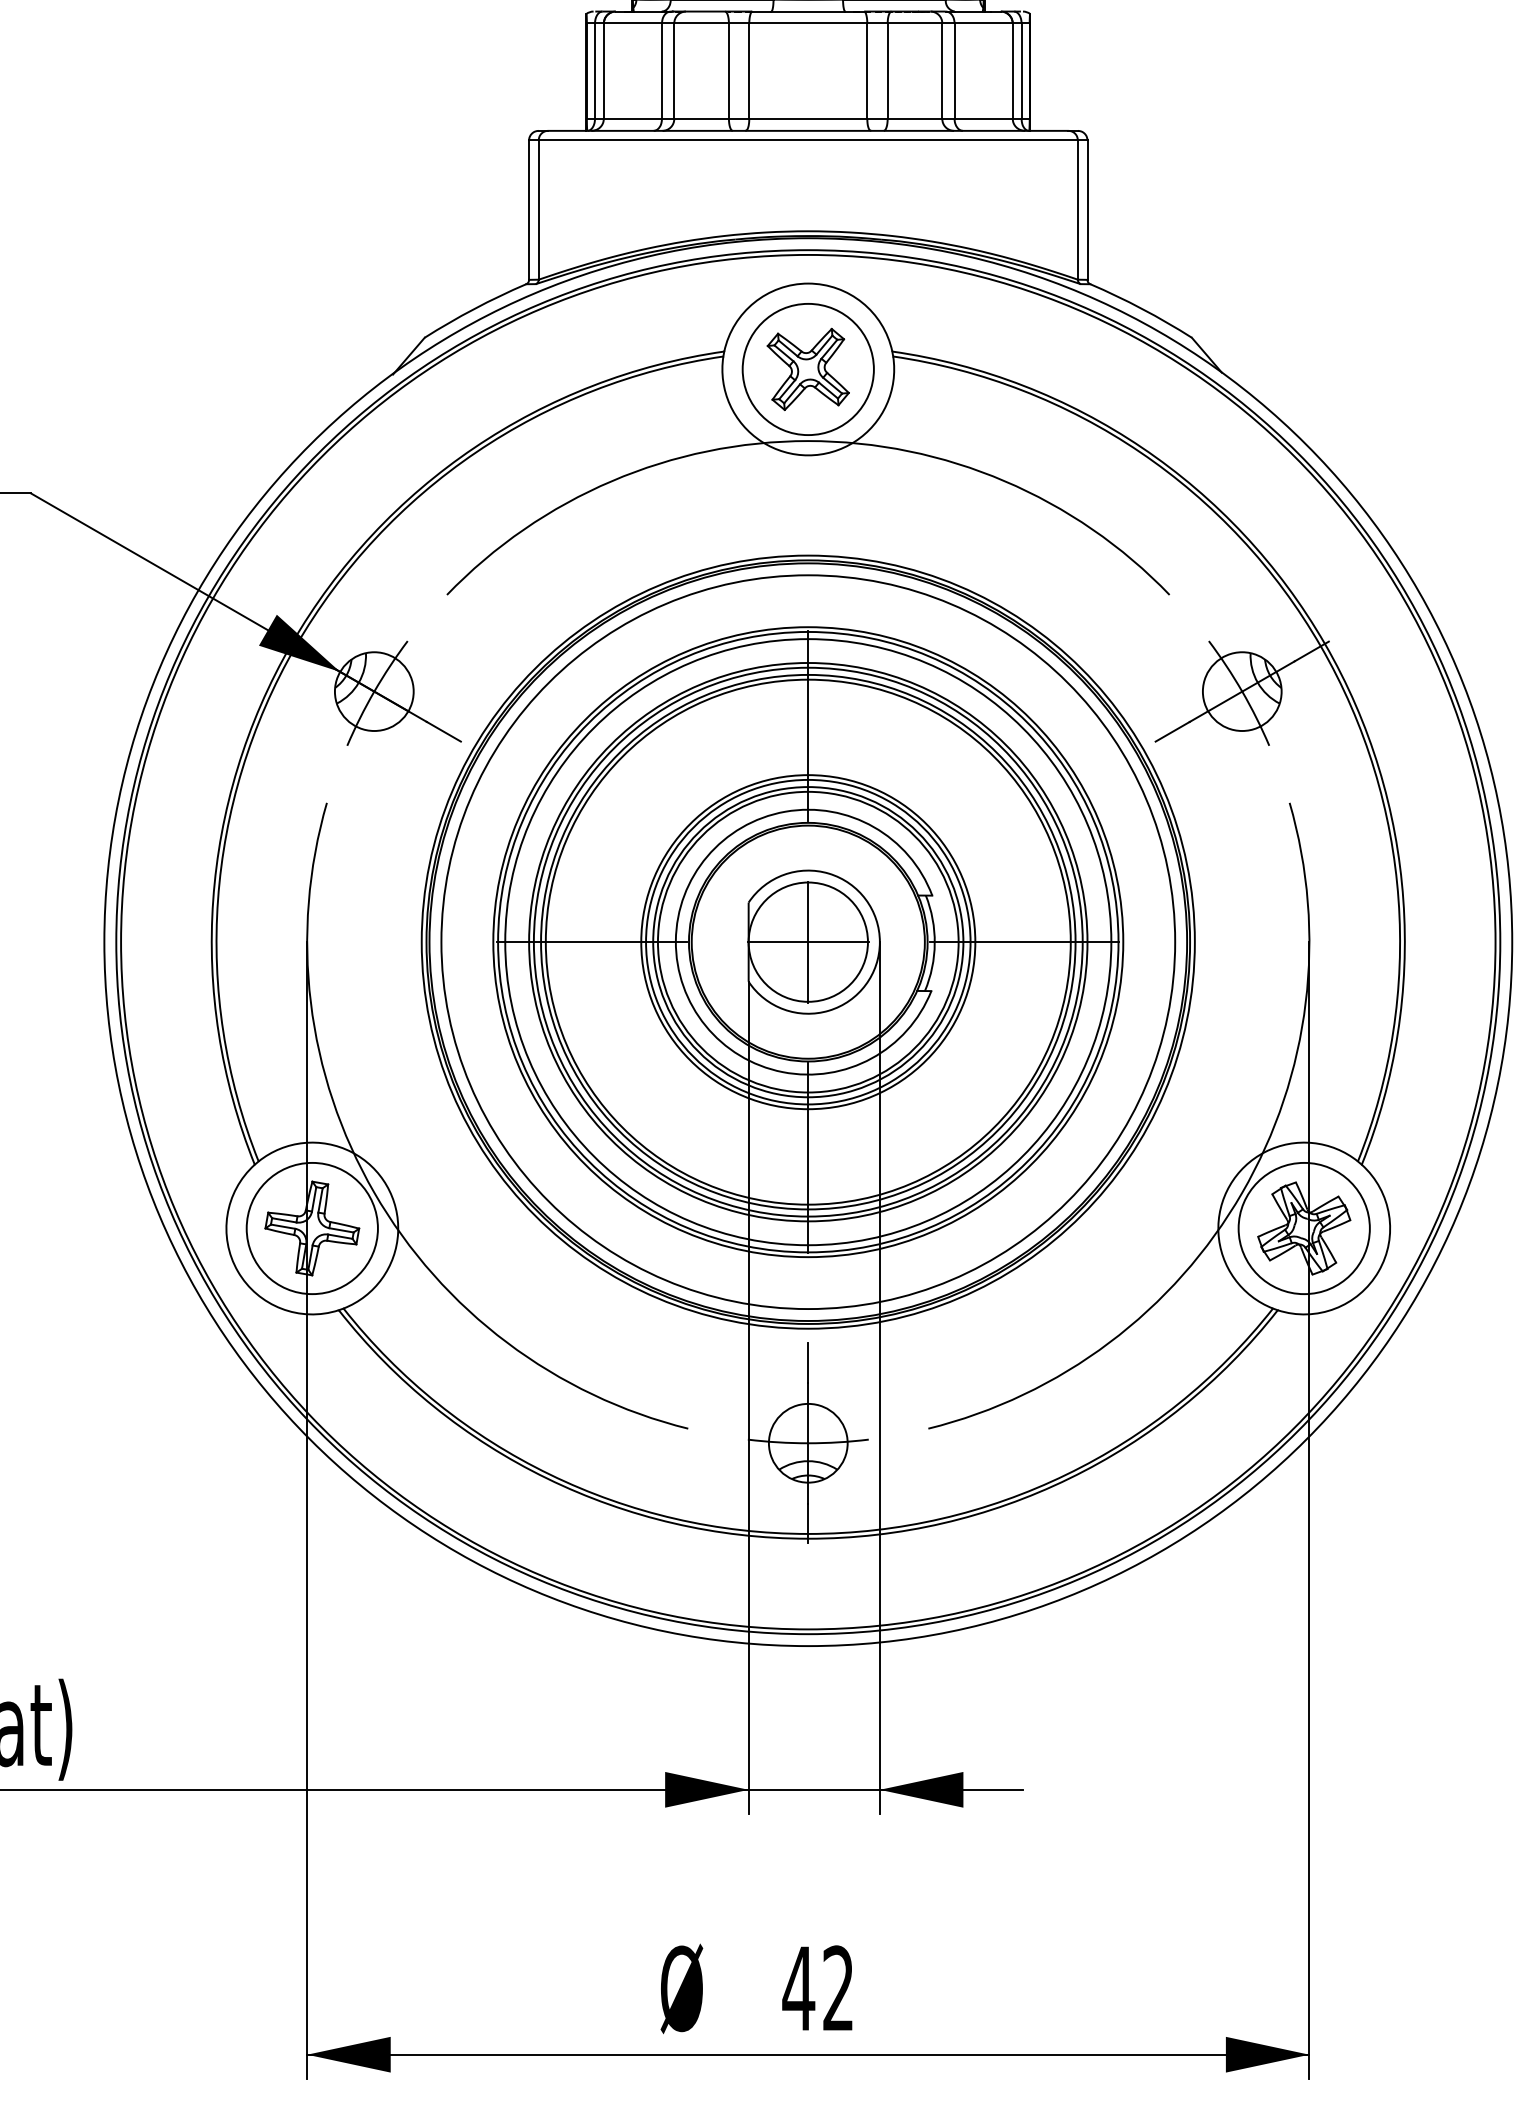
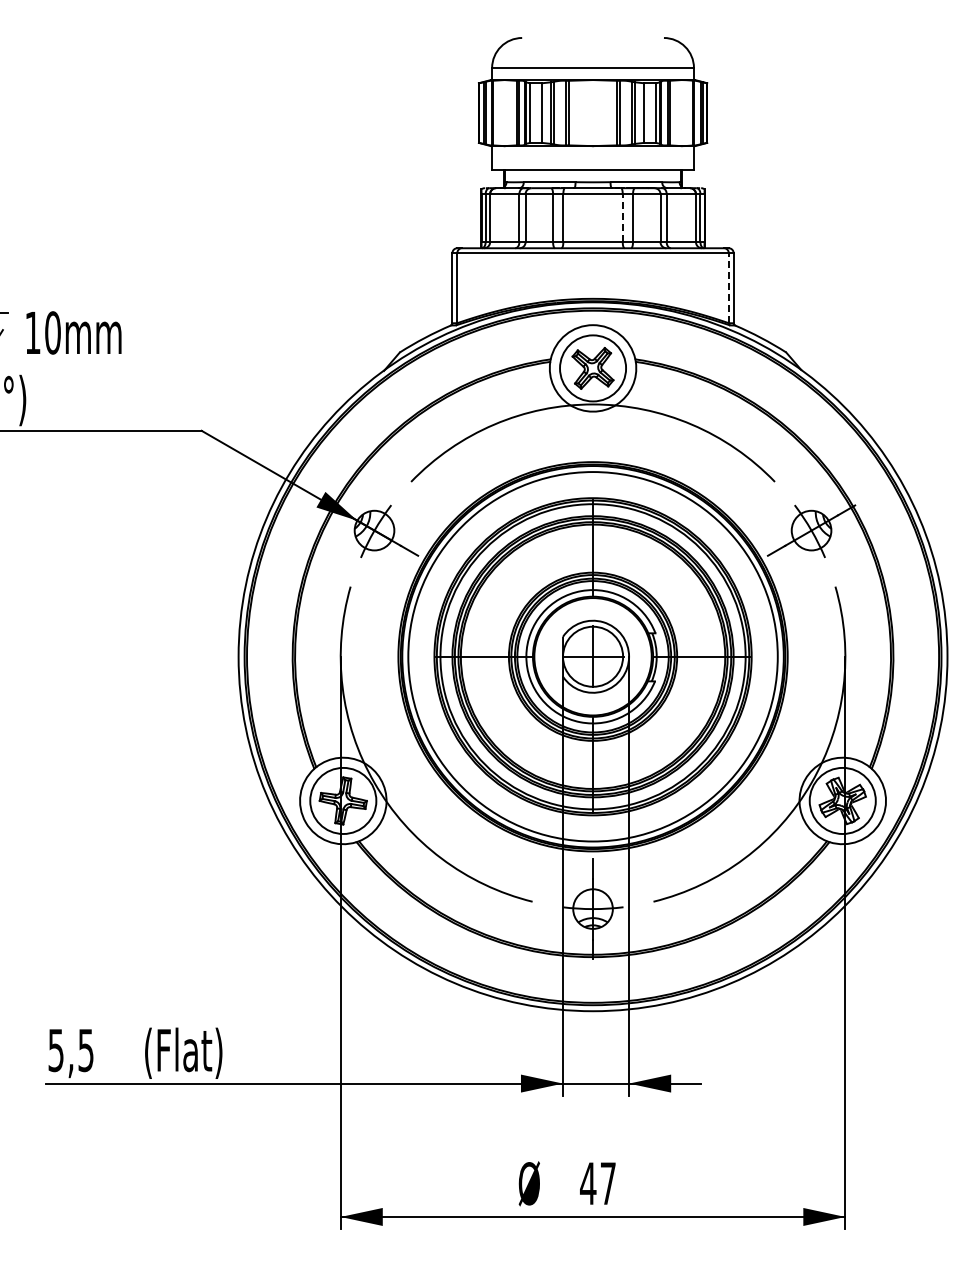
line: (866, 69) -> (622, 217), solid -> dashed
line: (1077, 208) -> (728, 287), solid -> dashed
text: (836, 1988) -> (607, 1183), 42 -> 47

